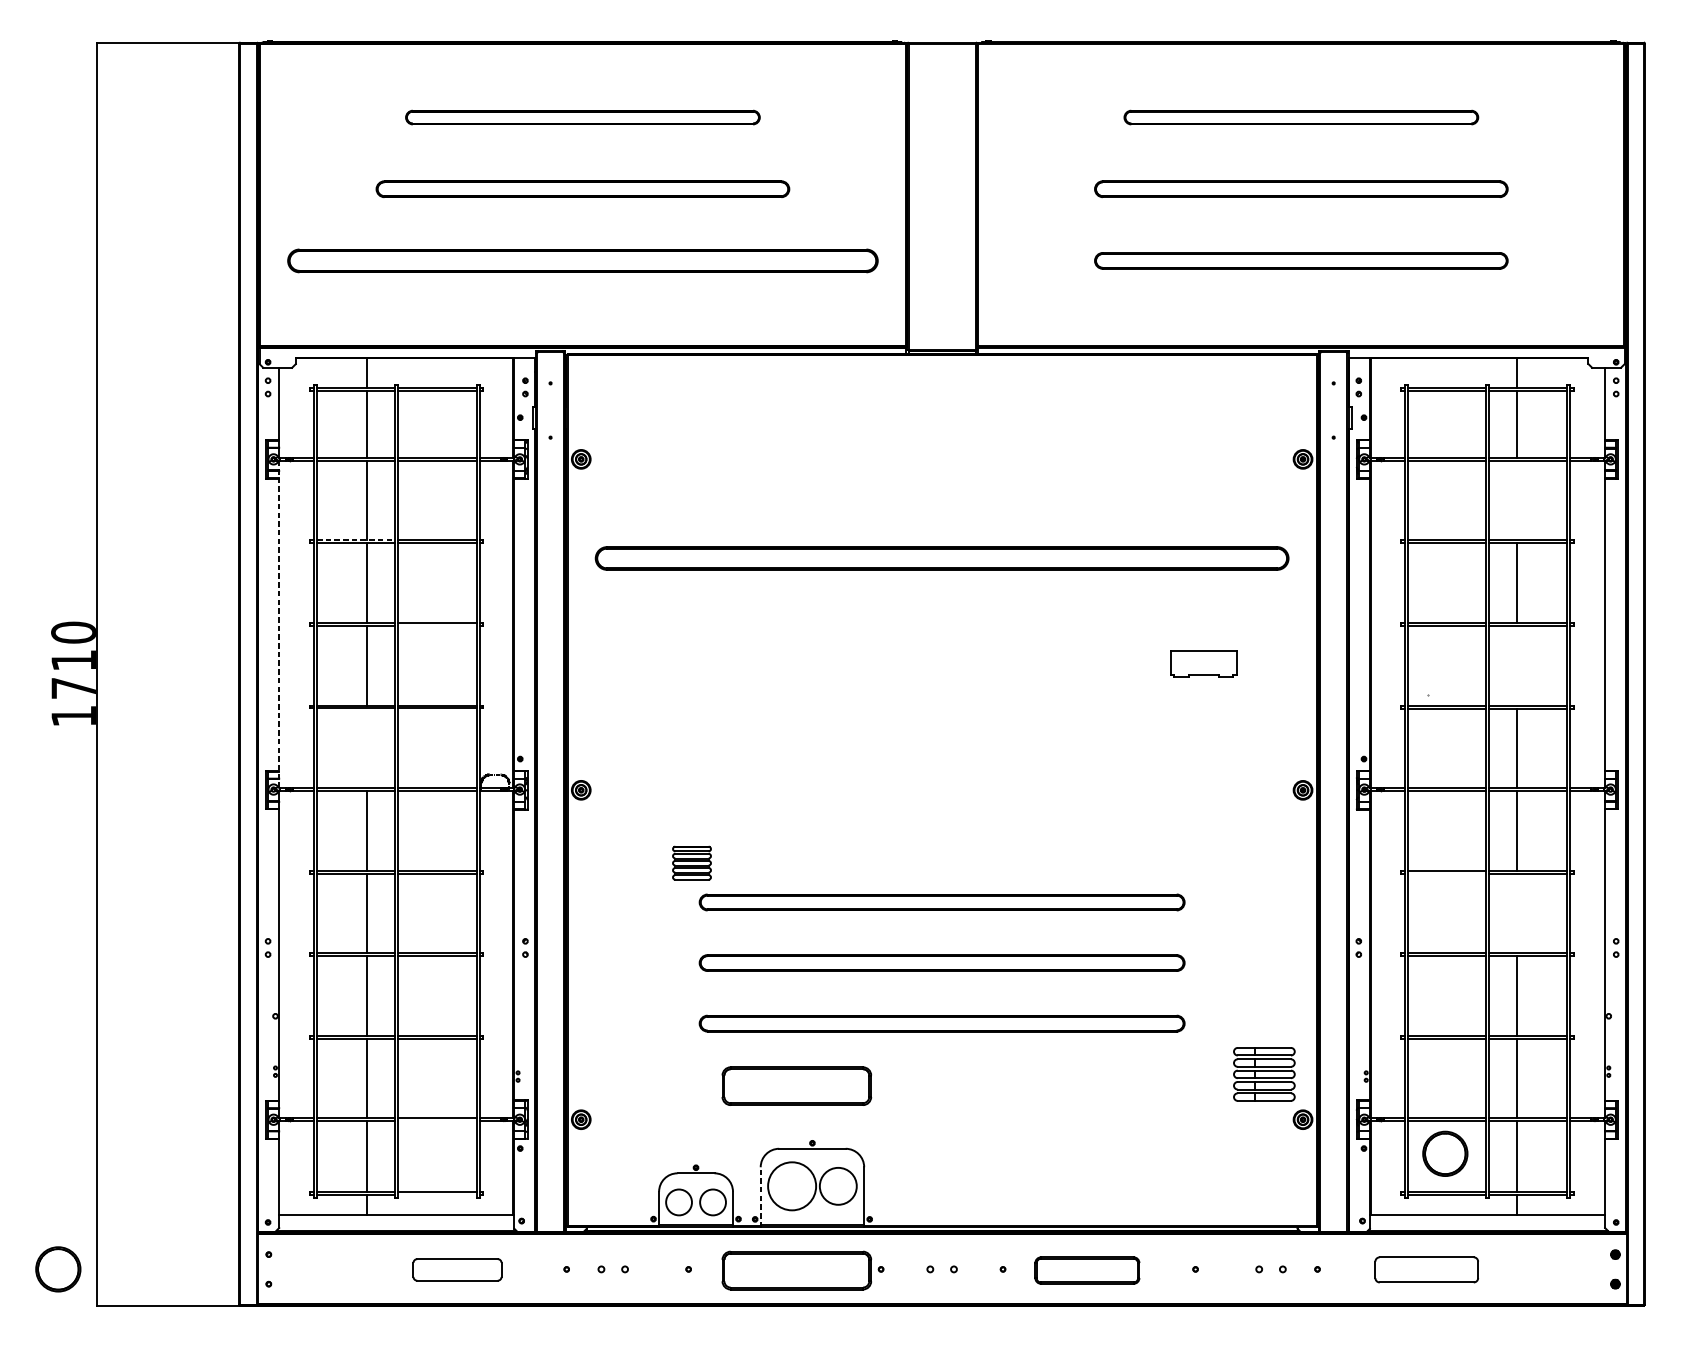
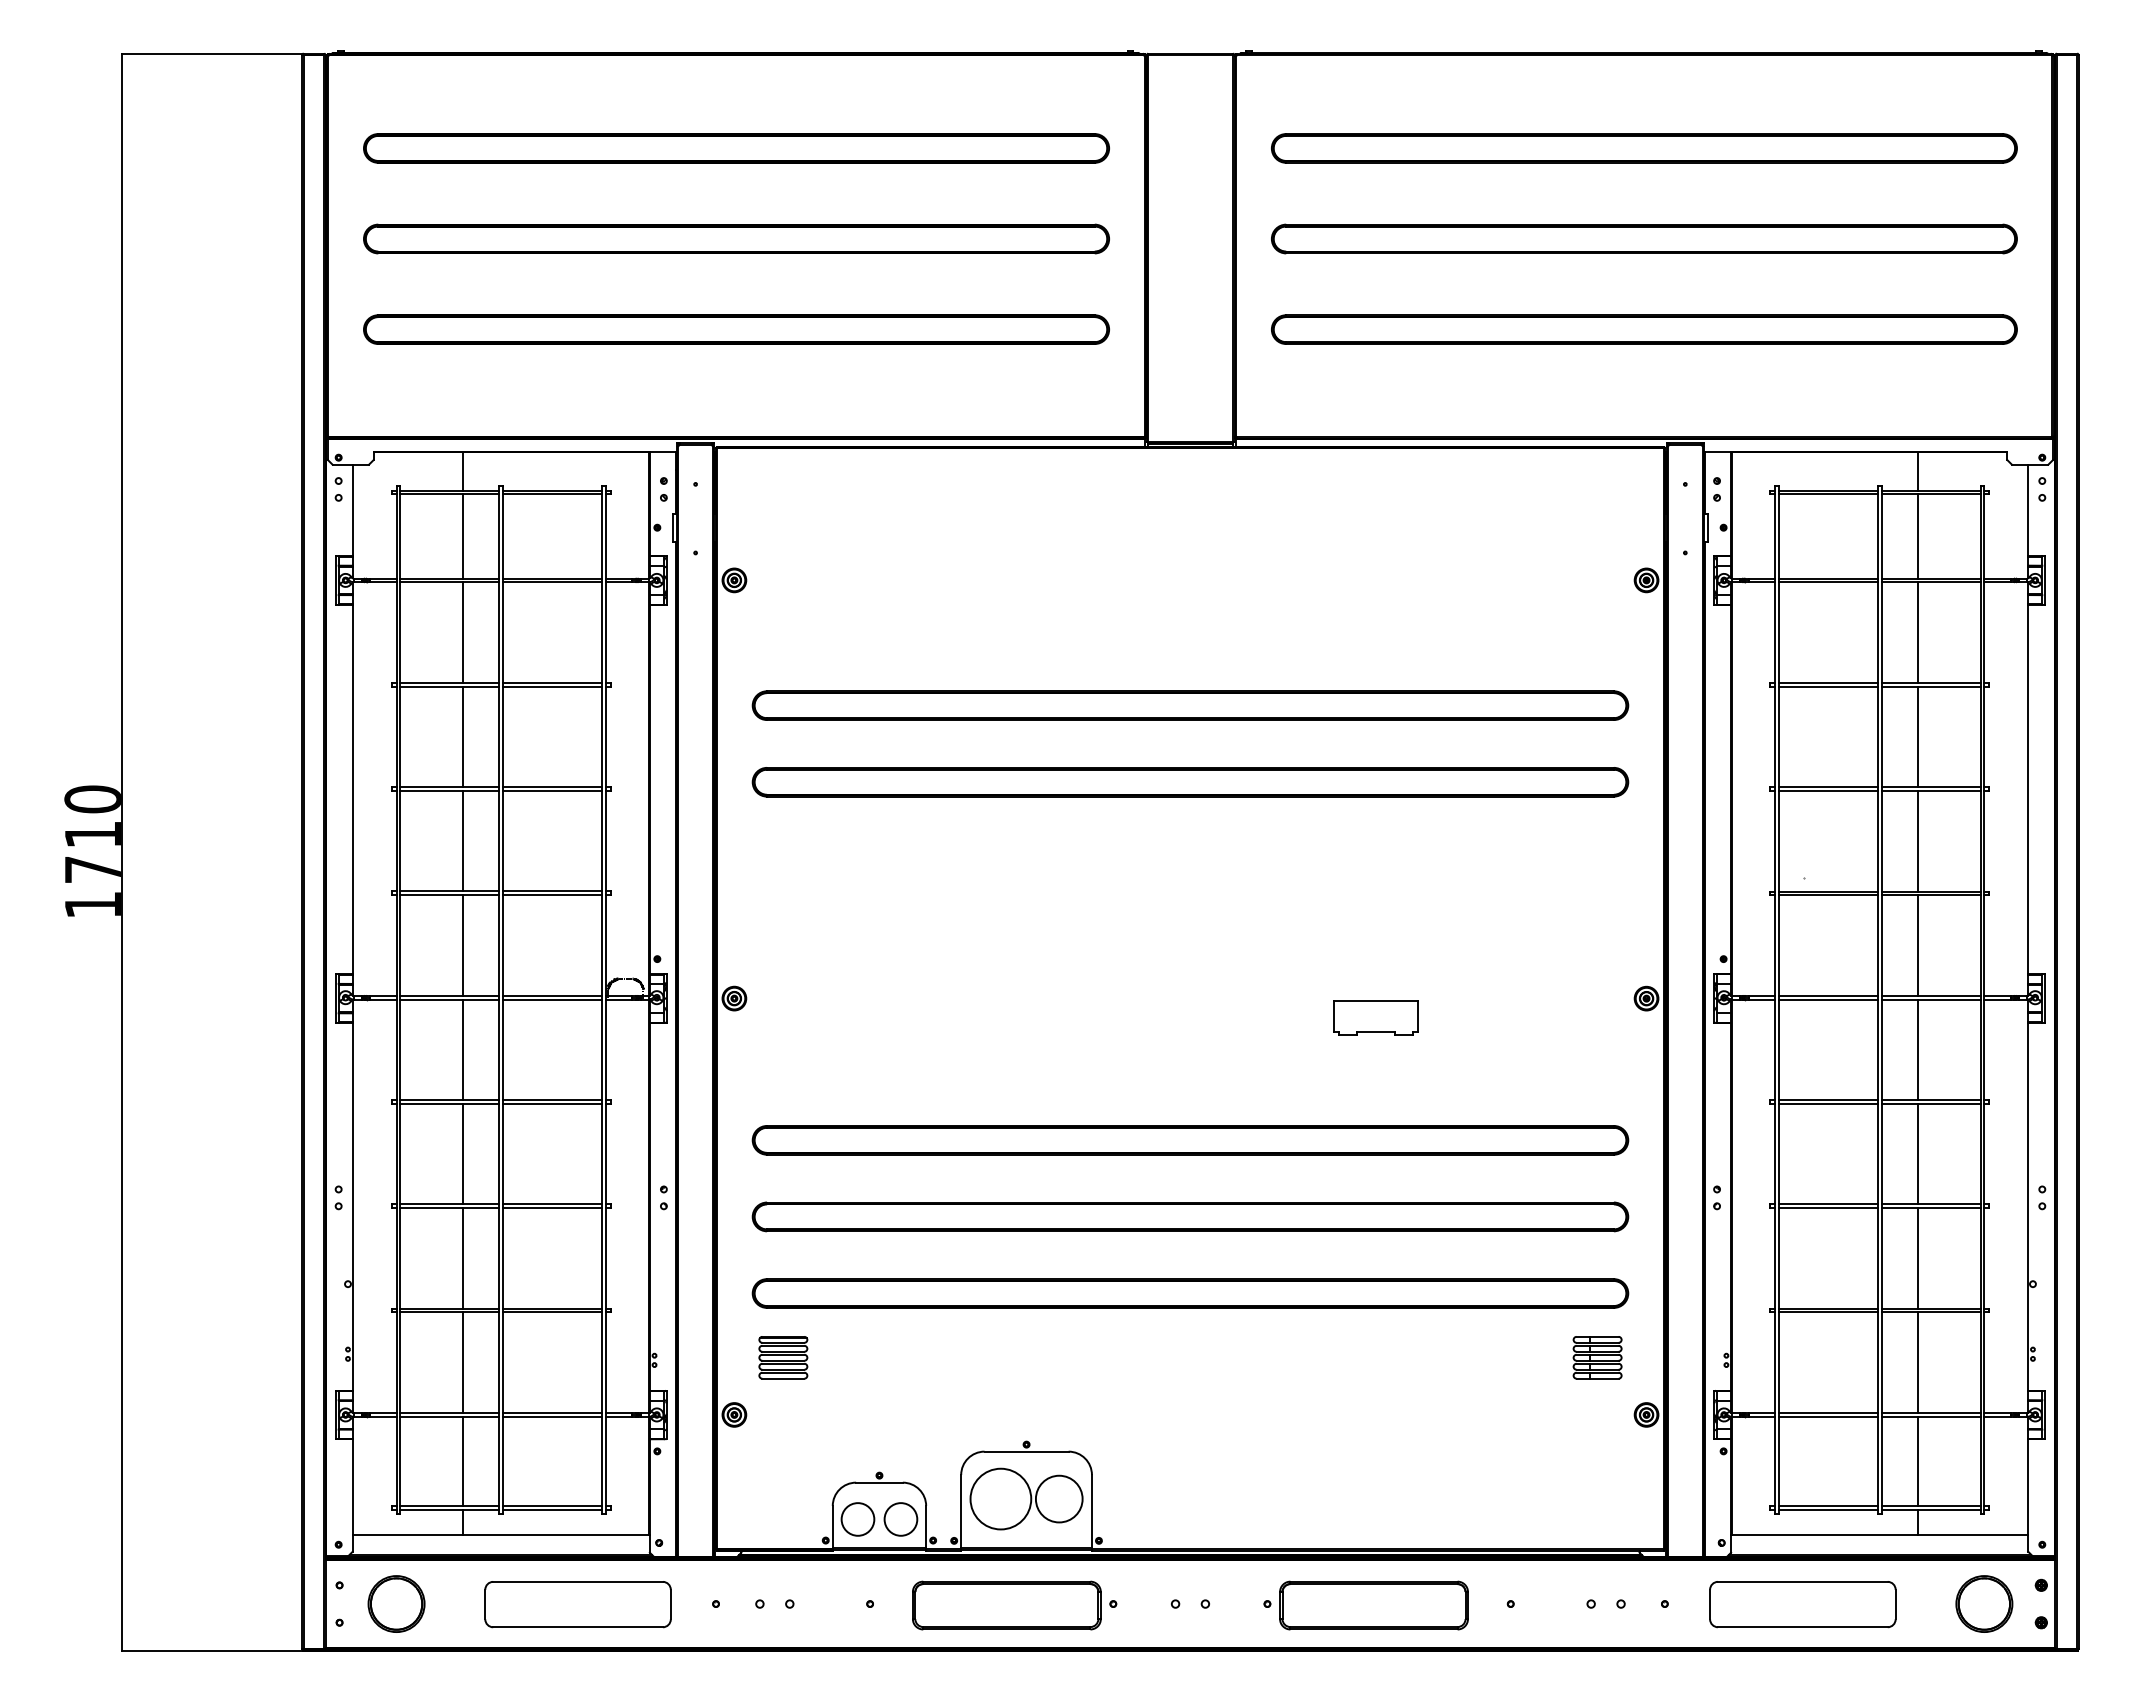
part: (582, 117) -> (736, 148), size x1.67
part: (1301, 117) -> (1644, 148), size x1.67
part: (582, 188) -> (736, 238), size x1.43
part: (1301, 188) -> (1644, 238), size x1.43
part: (1301, 260) -> (1644, 329), size x1.43
line: (1517, 500) -> (1917, 632), added
line: (355, 540) -> (449, 682), dashed -> solid
part: (942, 619) -> (1190, 782), added
line: (279, 624) -> (352, 788), dashed -> solid
line: (437, 625) -> (552, 790), added
part: (1203, 663) -> (1375, 1017), moved
line: (1517, 665) -> (1917, 840), added
line: (366, 748) -> (463, 945), added
part: (692, 863) -> (783, 1357), moved
line: (1446, 873) -> (1827, 1103), added
part: (942, 902) -> (1190, 1140), size x1.43
line: (1517, 912) -> (1917, 1153), added
part: (942, 962) -> (1190, 1216), size x1.43
part: (942, 1023) -> (1190, 1293), size x1.43
part: (1264, 1074) -> (1597, 1357), size x0.62
part: (796, 1086) -> (1006, 1372), removed
line: (437, 1120) -> (552, 1416), added
part: (1445, 1153) -> (1984, 1603), moved
line: (437, 1194) -> (552, 1509), added
line: (760, 1196) -> (961, 1512), dashed -> solid
part: (58, 1268) -> (396, 1603), moved
part: (457, 1269) -> (577, 1604), size x1.67
part: (1426, 1269) -> (1802, 1604), size x1.43
part: (1086, 1270) -> (1373, 1605), size x1.43

